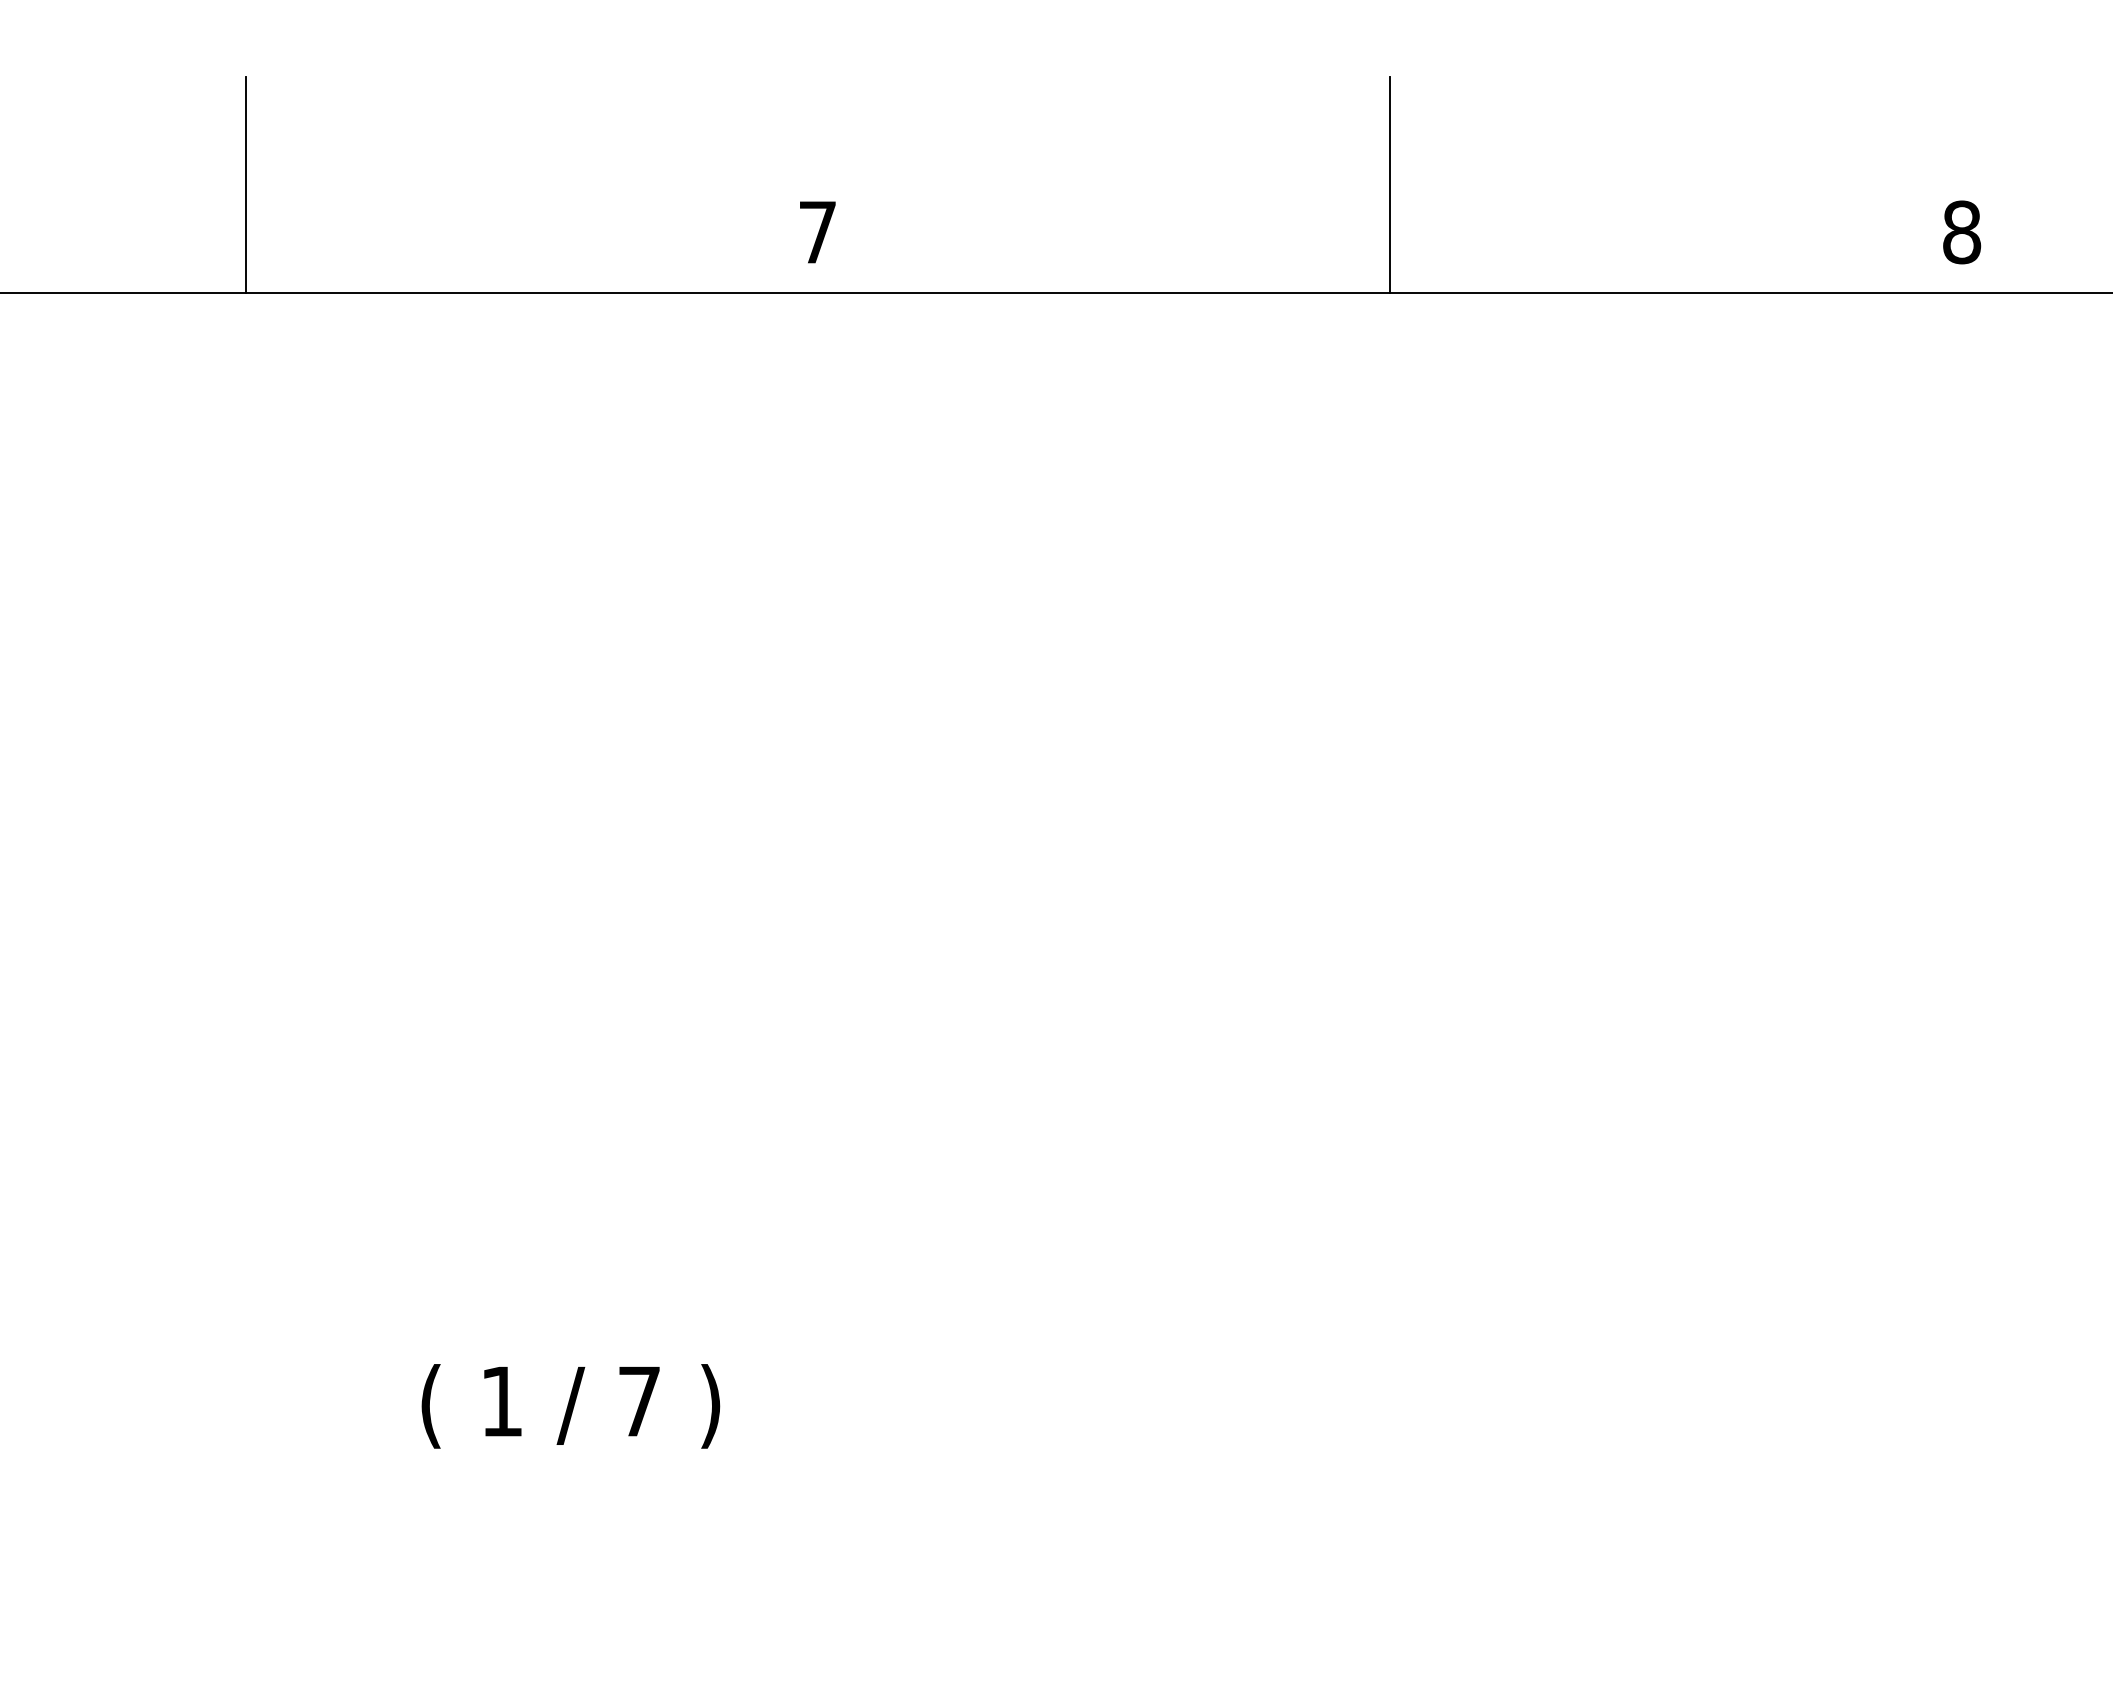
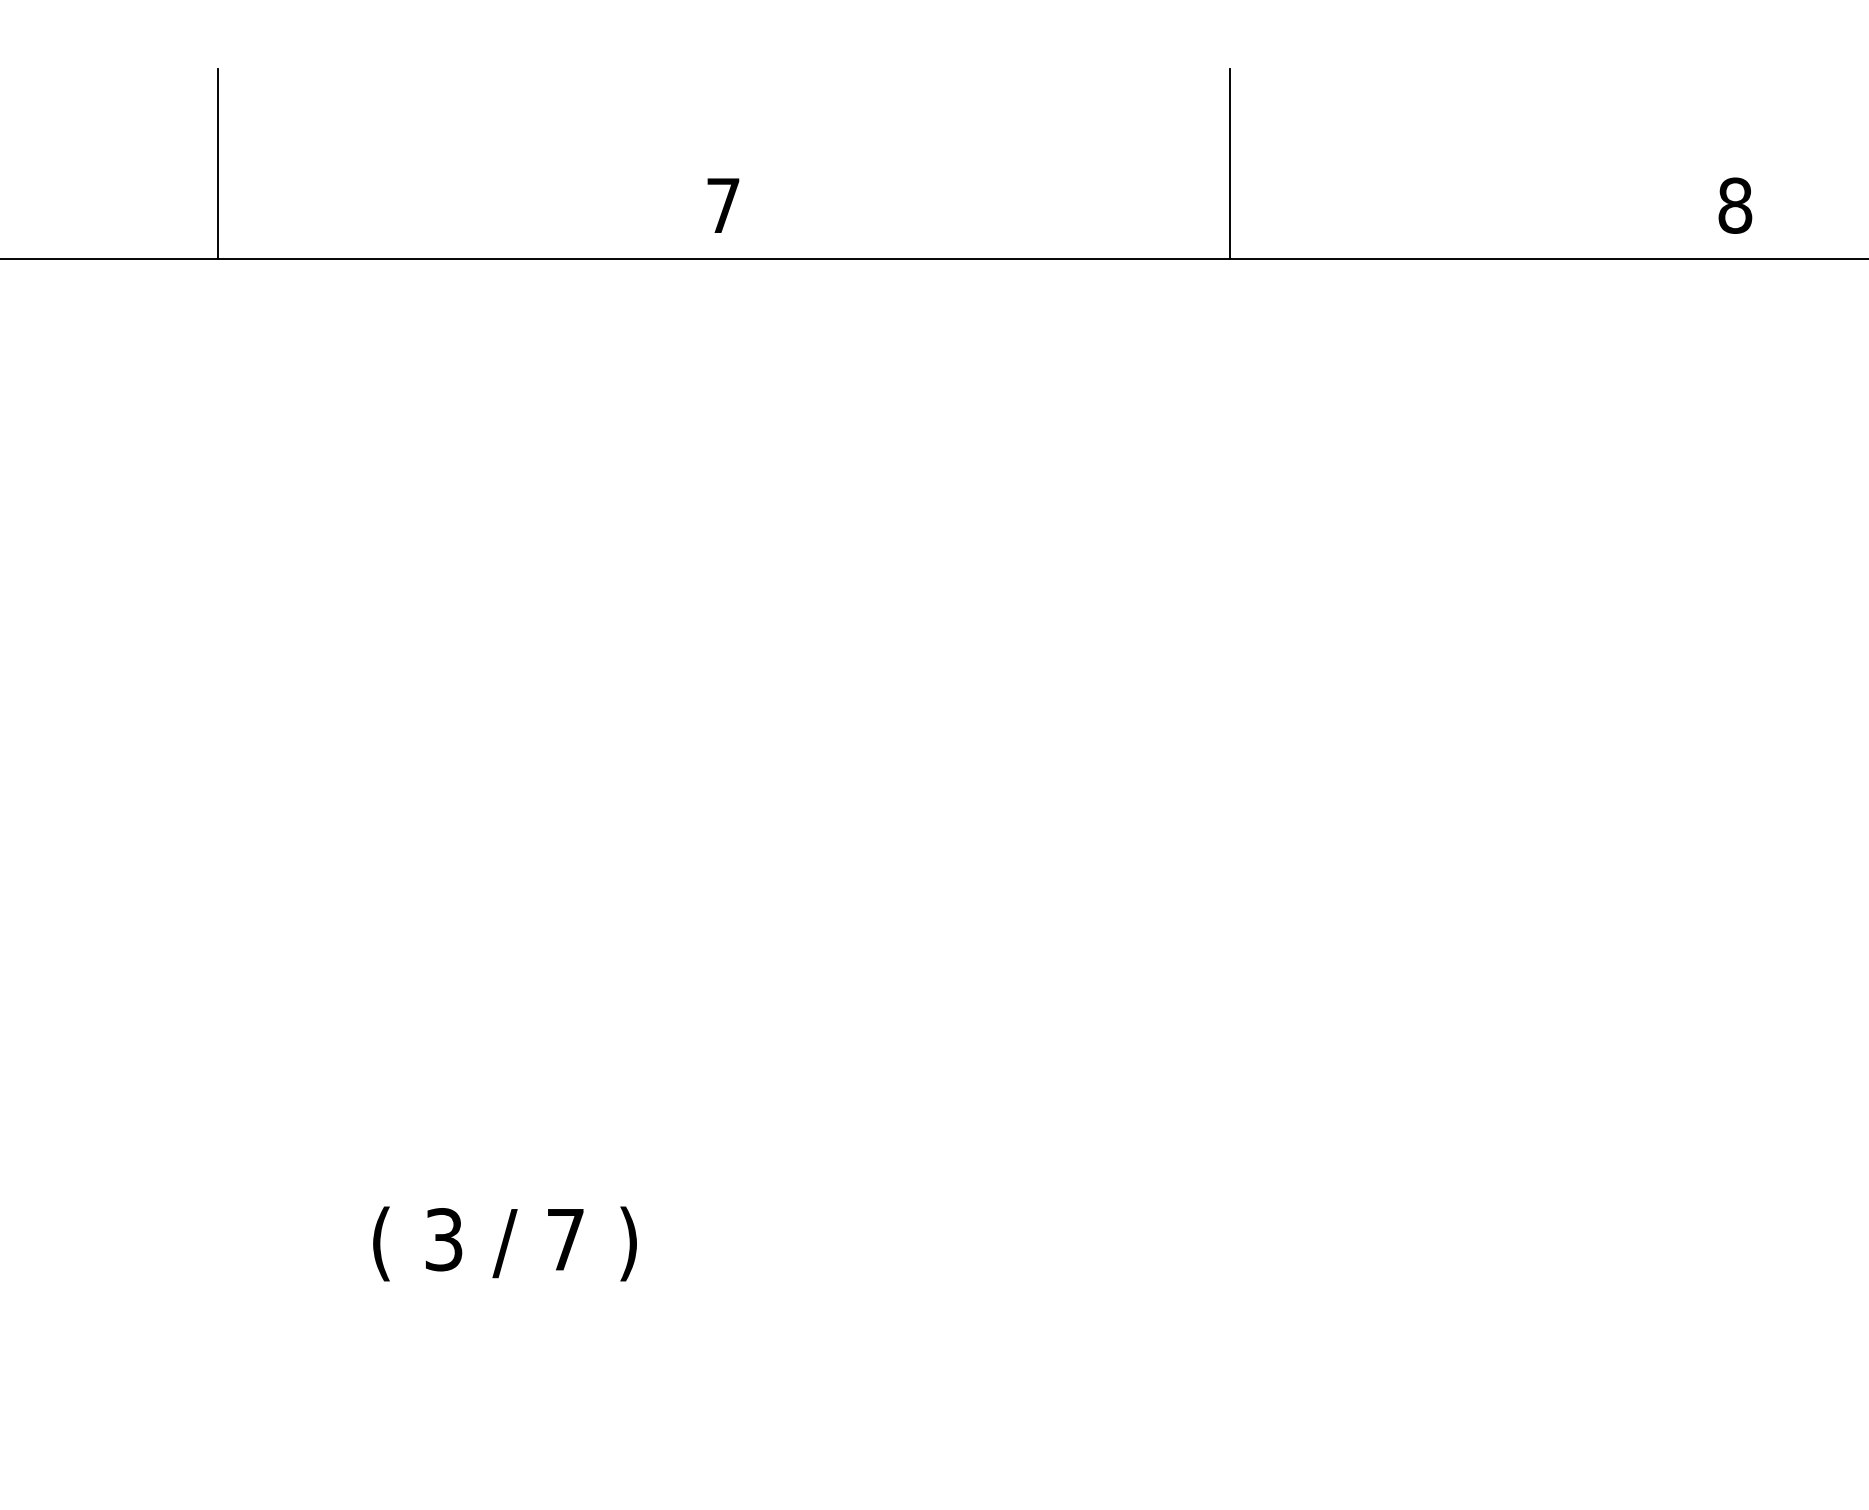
text: (501, 1401) -> (443, 1239), 1 -> 3

